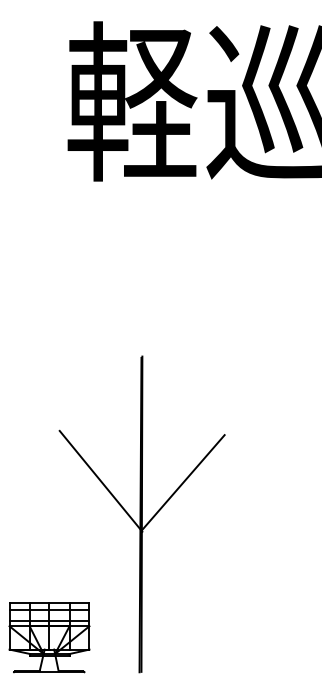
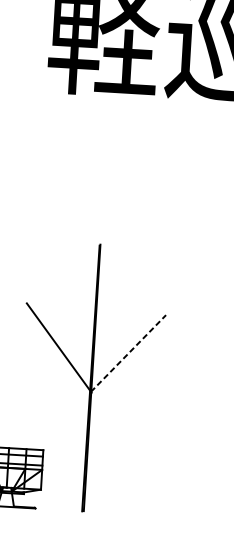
line: (183, 483) -> (128, 354), solid -> dashed

